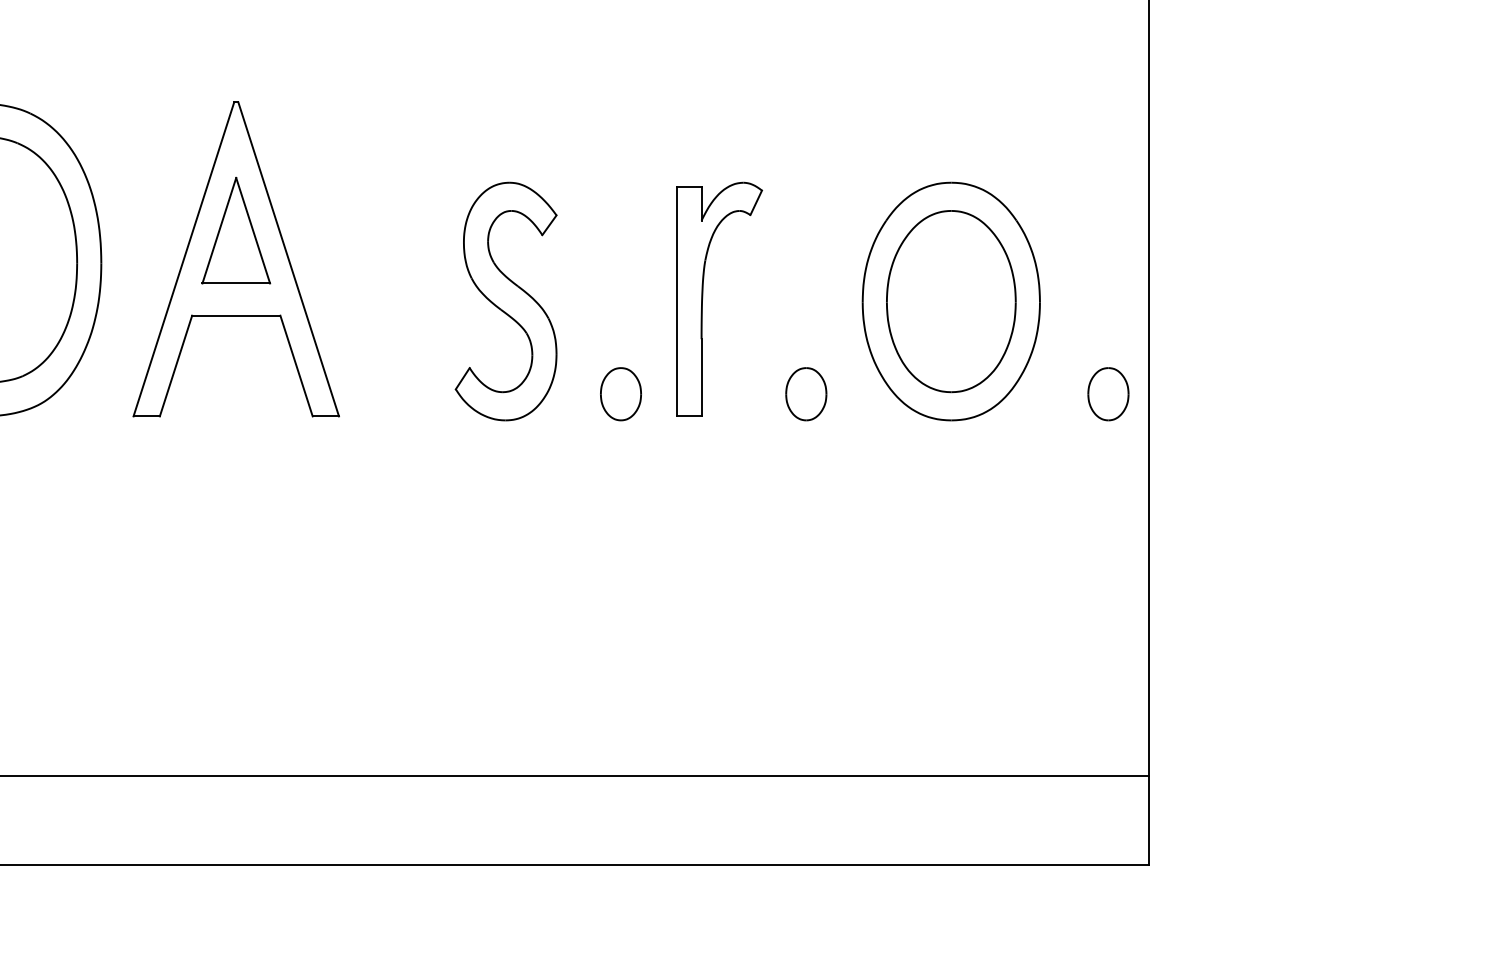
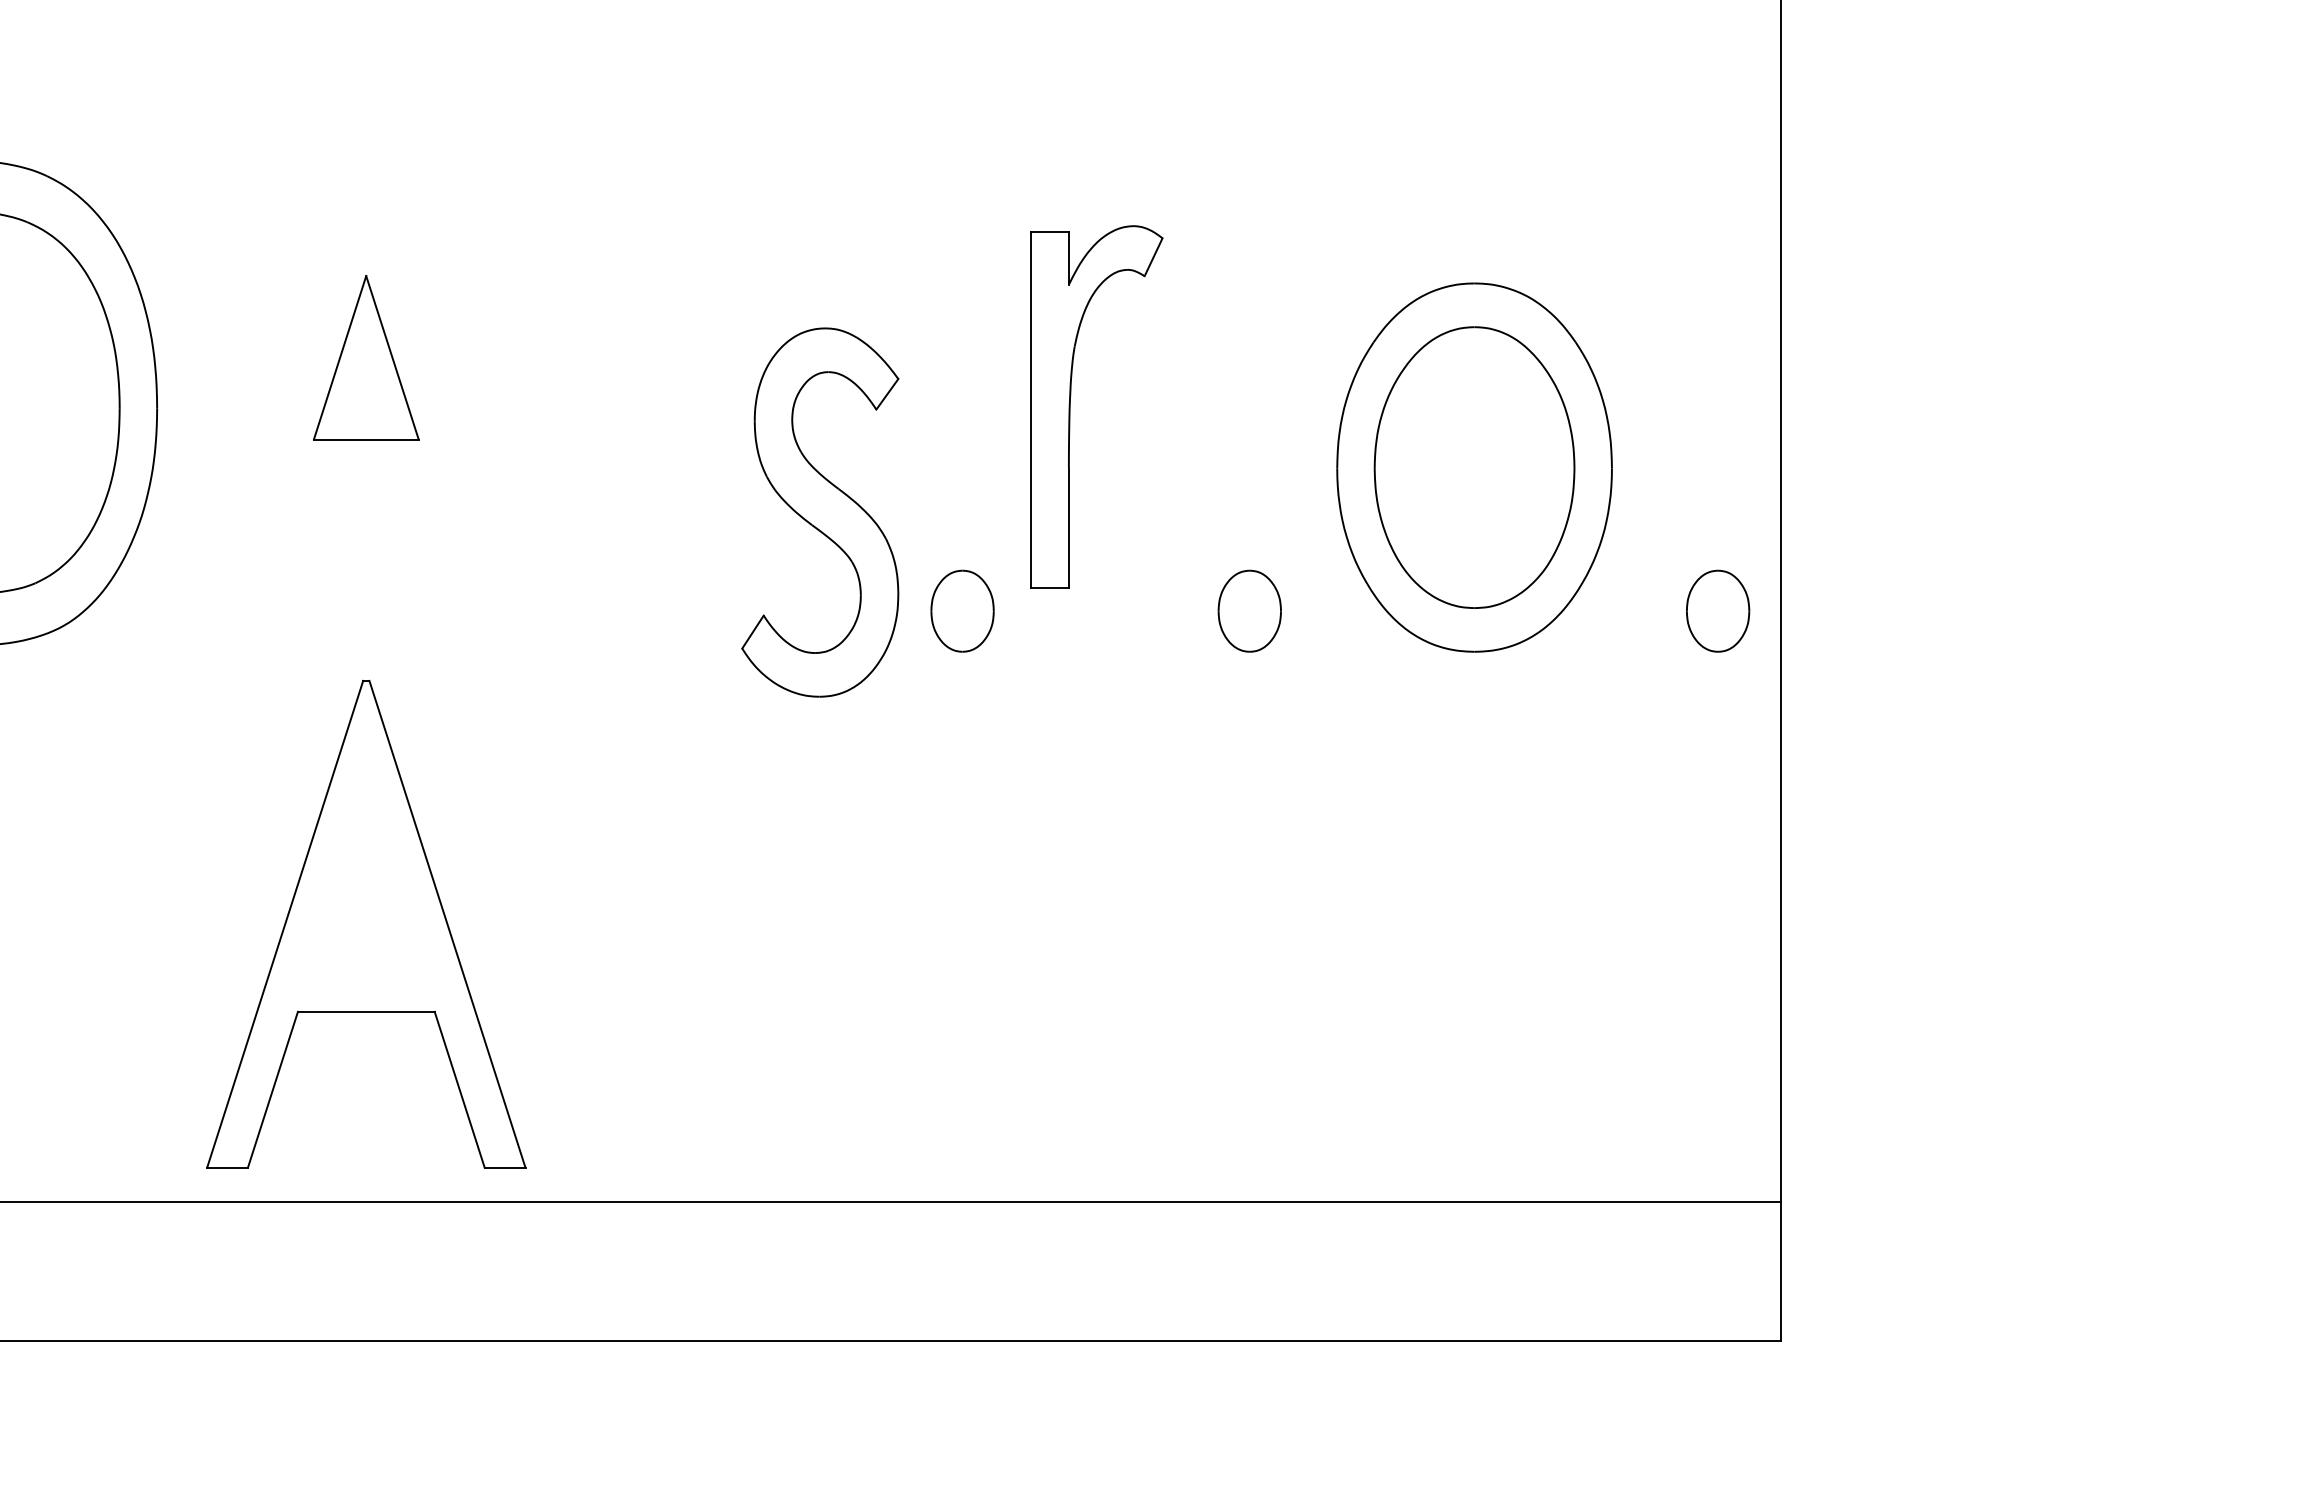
part: (235, 259) -> (365, 924), moved
part: (703, 297) -> (1071, 403), moved
part: (505, 301) -> (819, 512), moved

